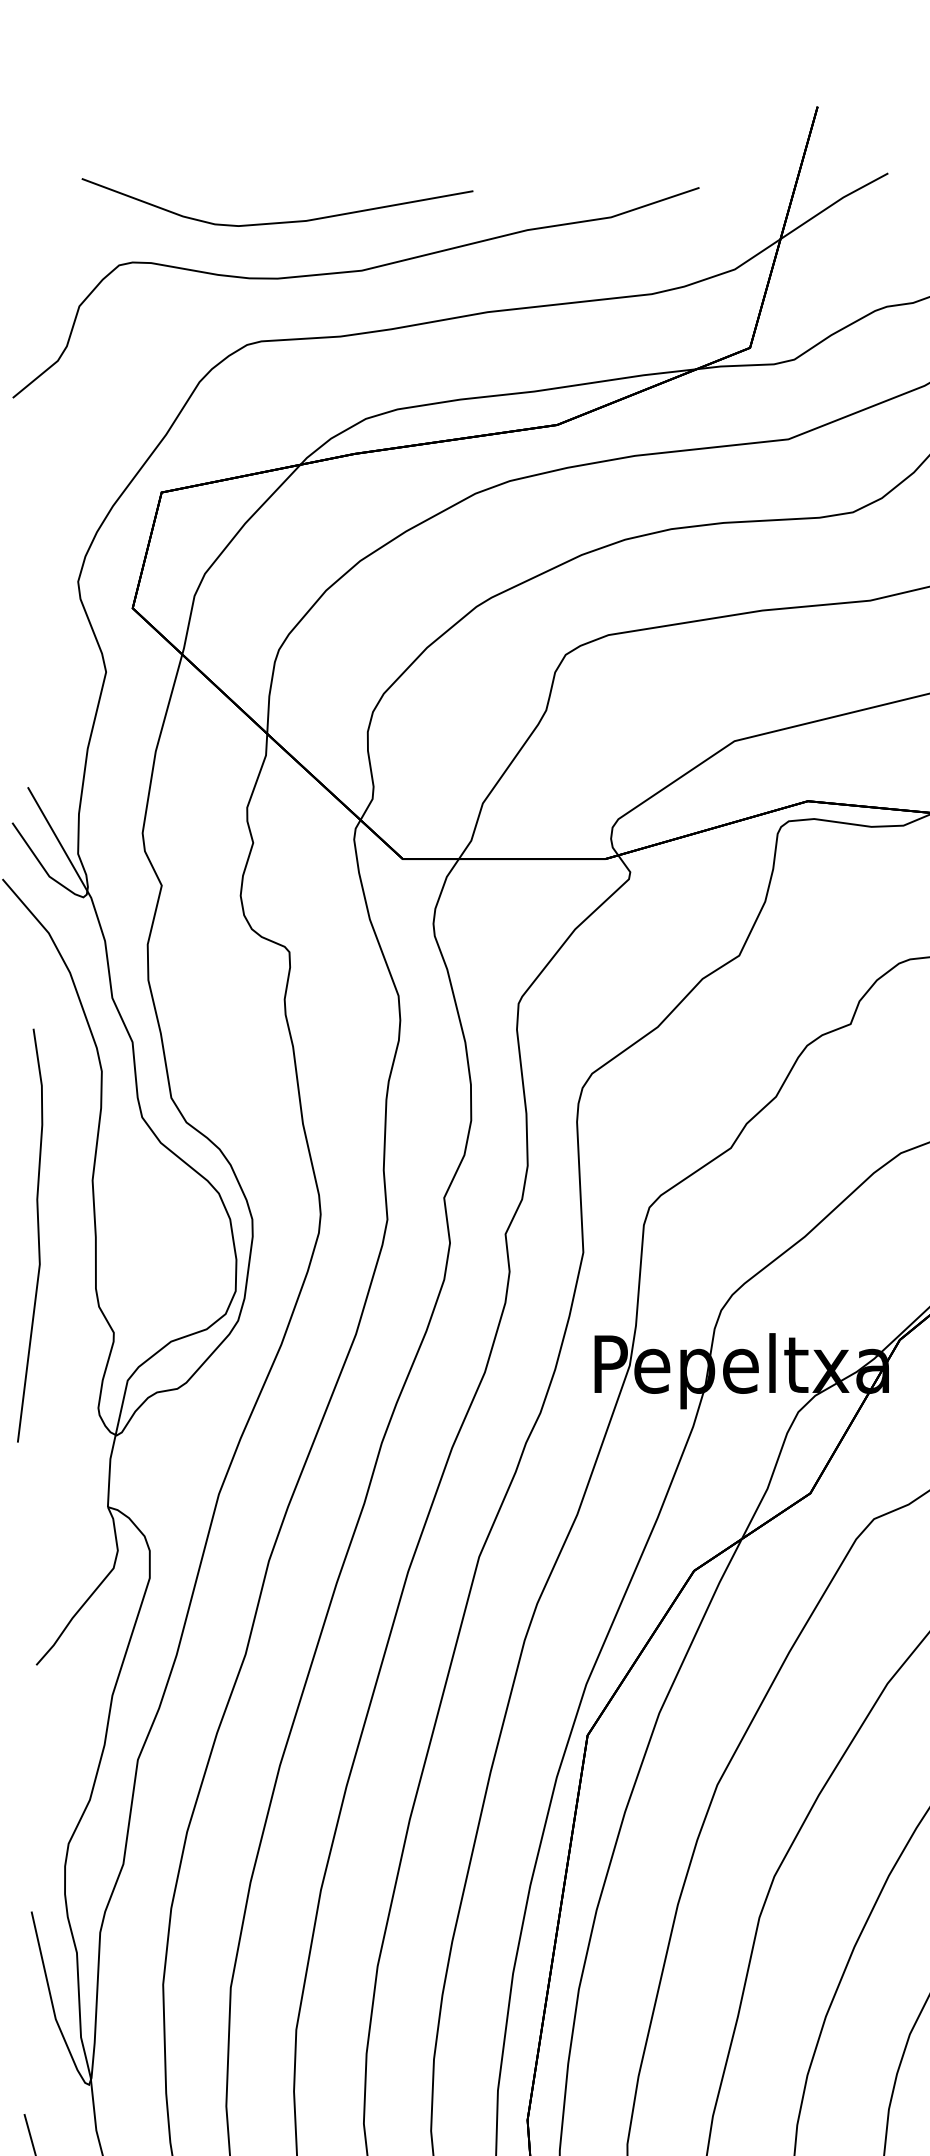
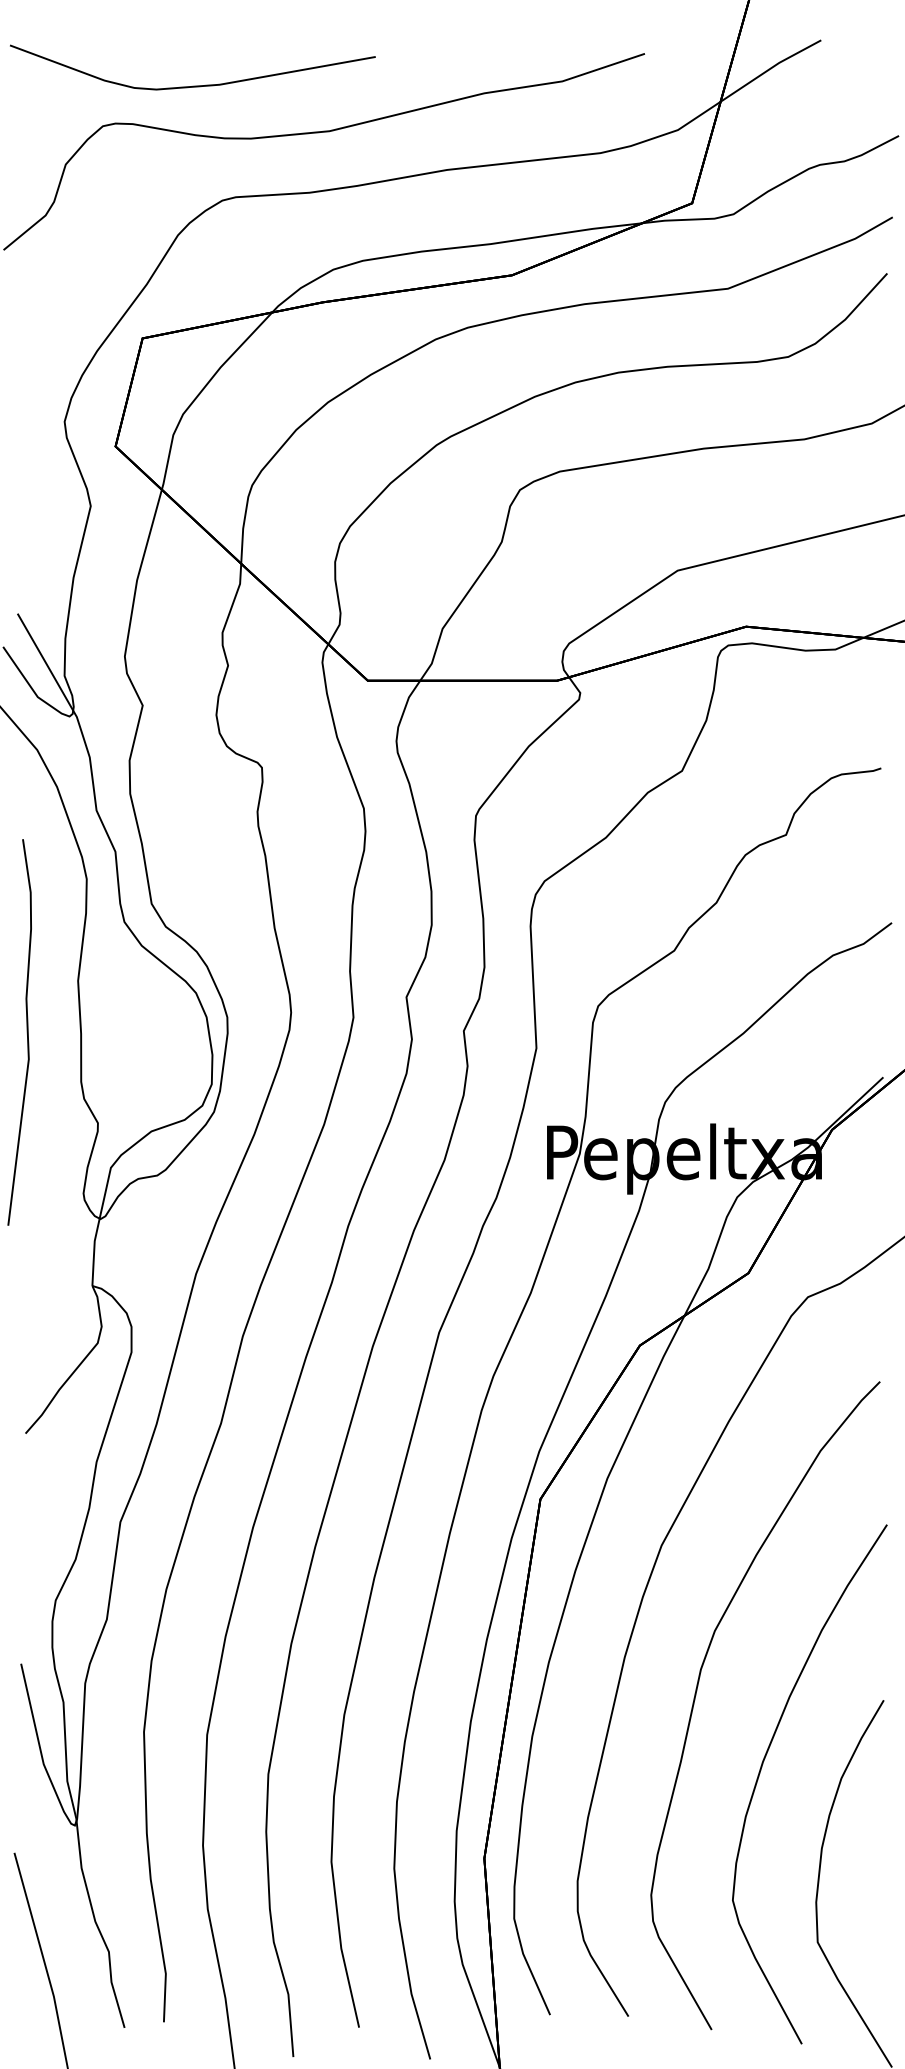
part: (277, 221) -> (192, 85), moved

